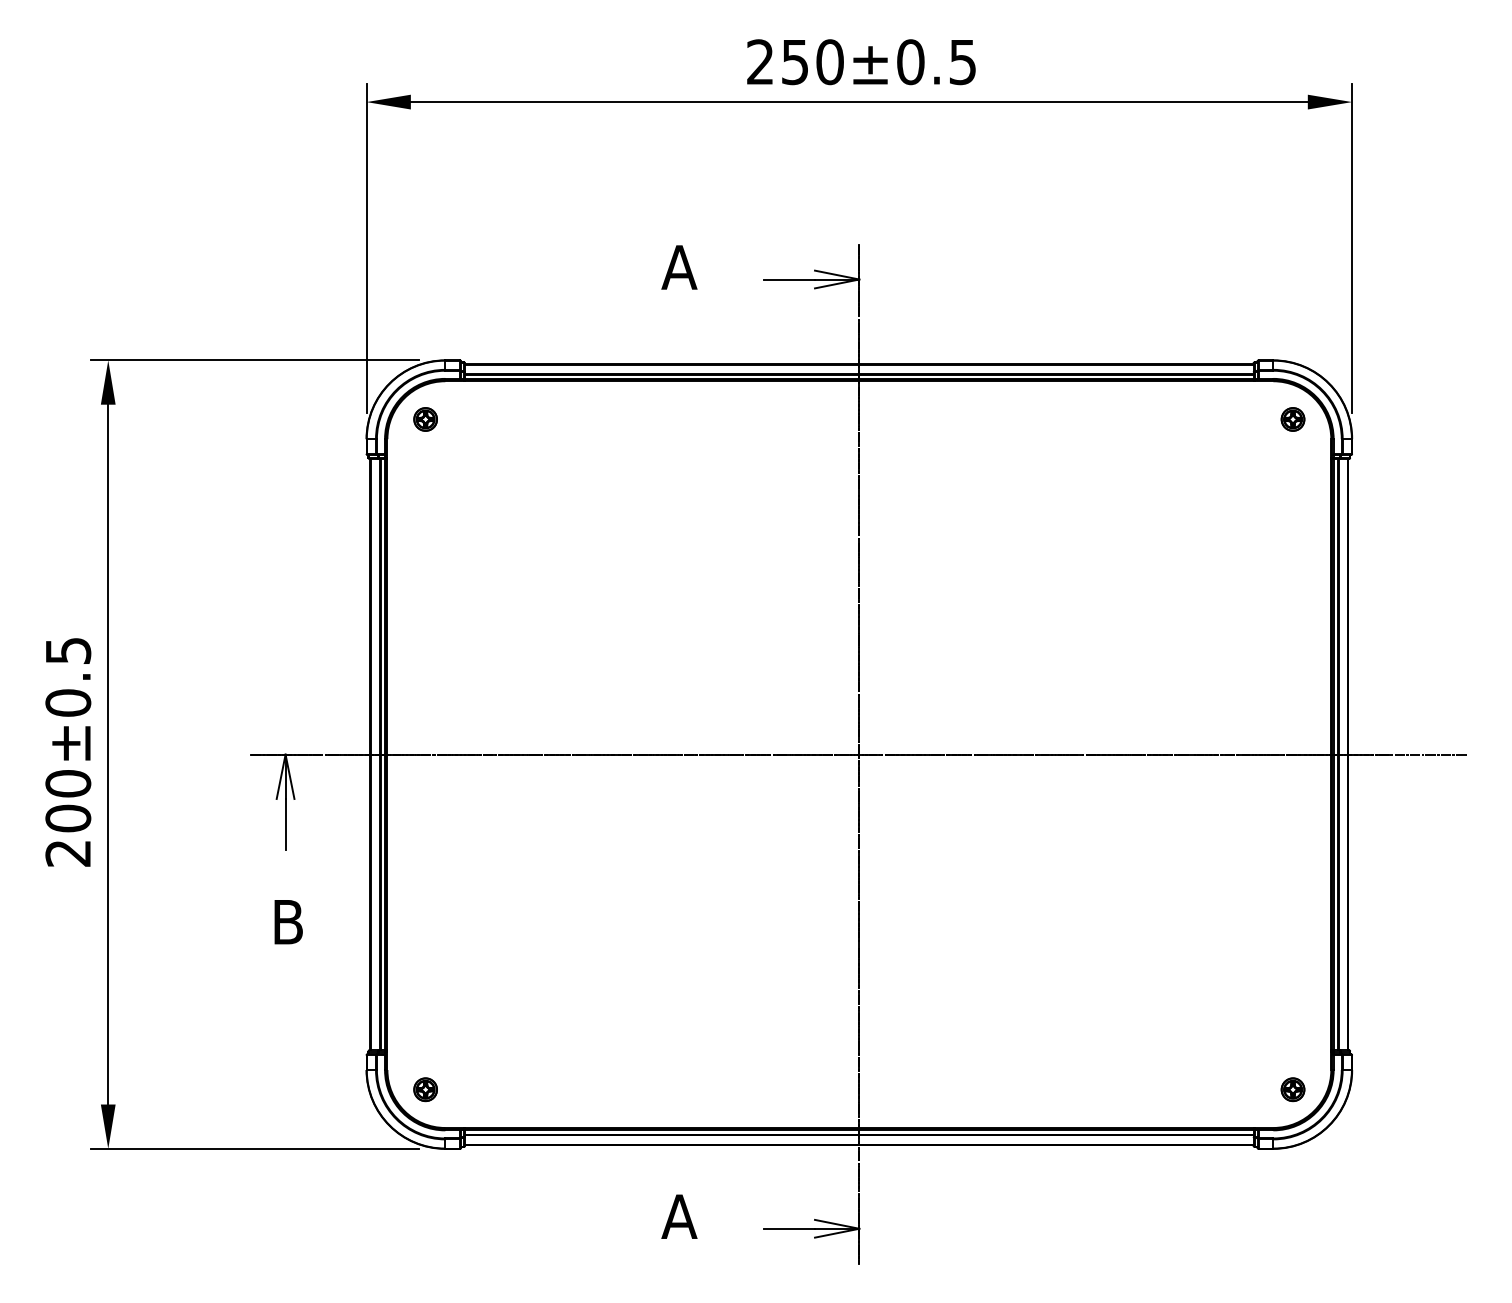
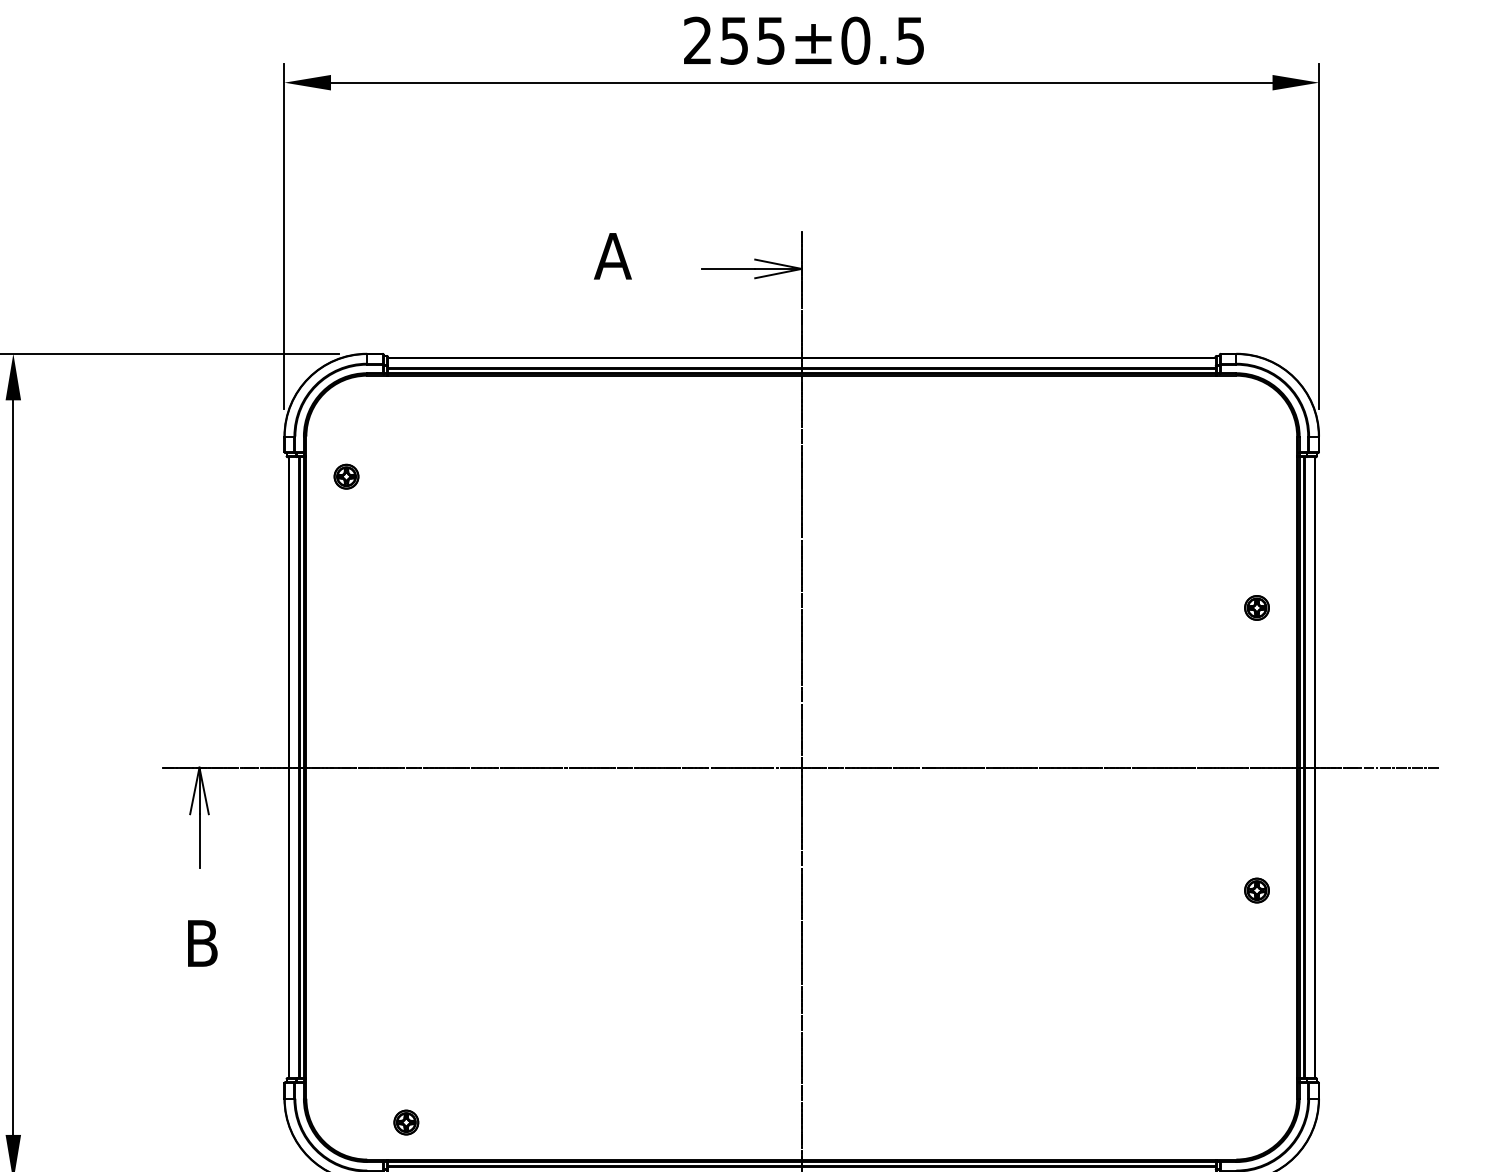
text: (829, 62) -> (770, 41), 250±0.5 -> 255±0.5
part: (425, 419) -> (346, 476), moved
part: (1292, 419) -> (1256, 607), moved
part: (425, 1089) -> (406, 1122), moved
part: (1292, 1089) -> (1256, 890), moved

